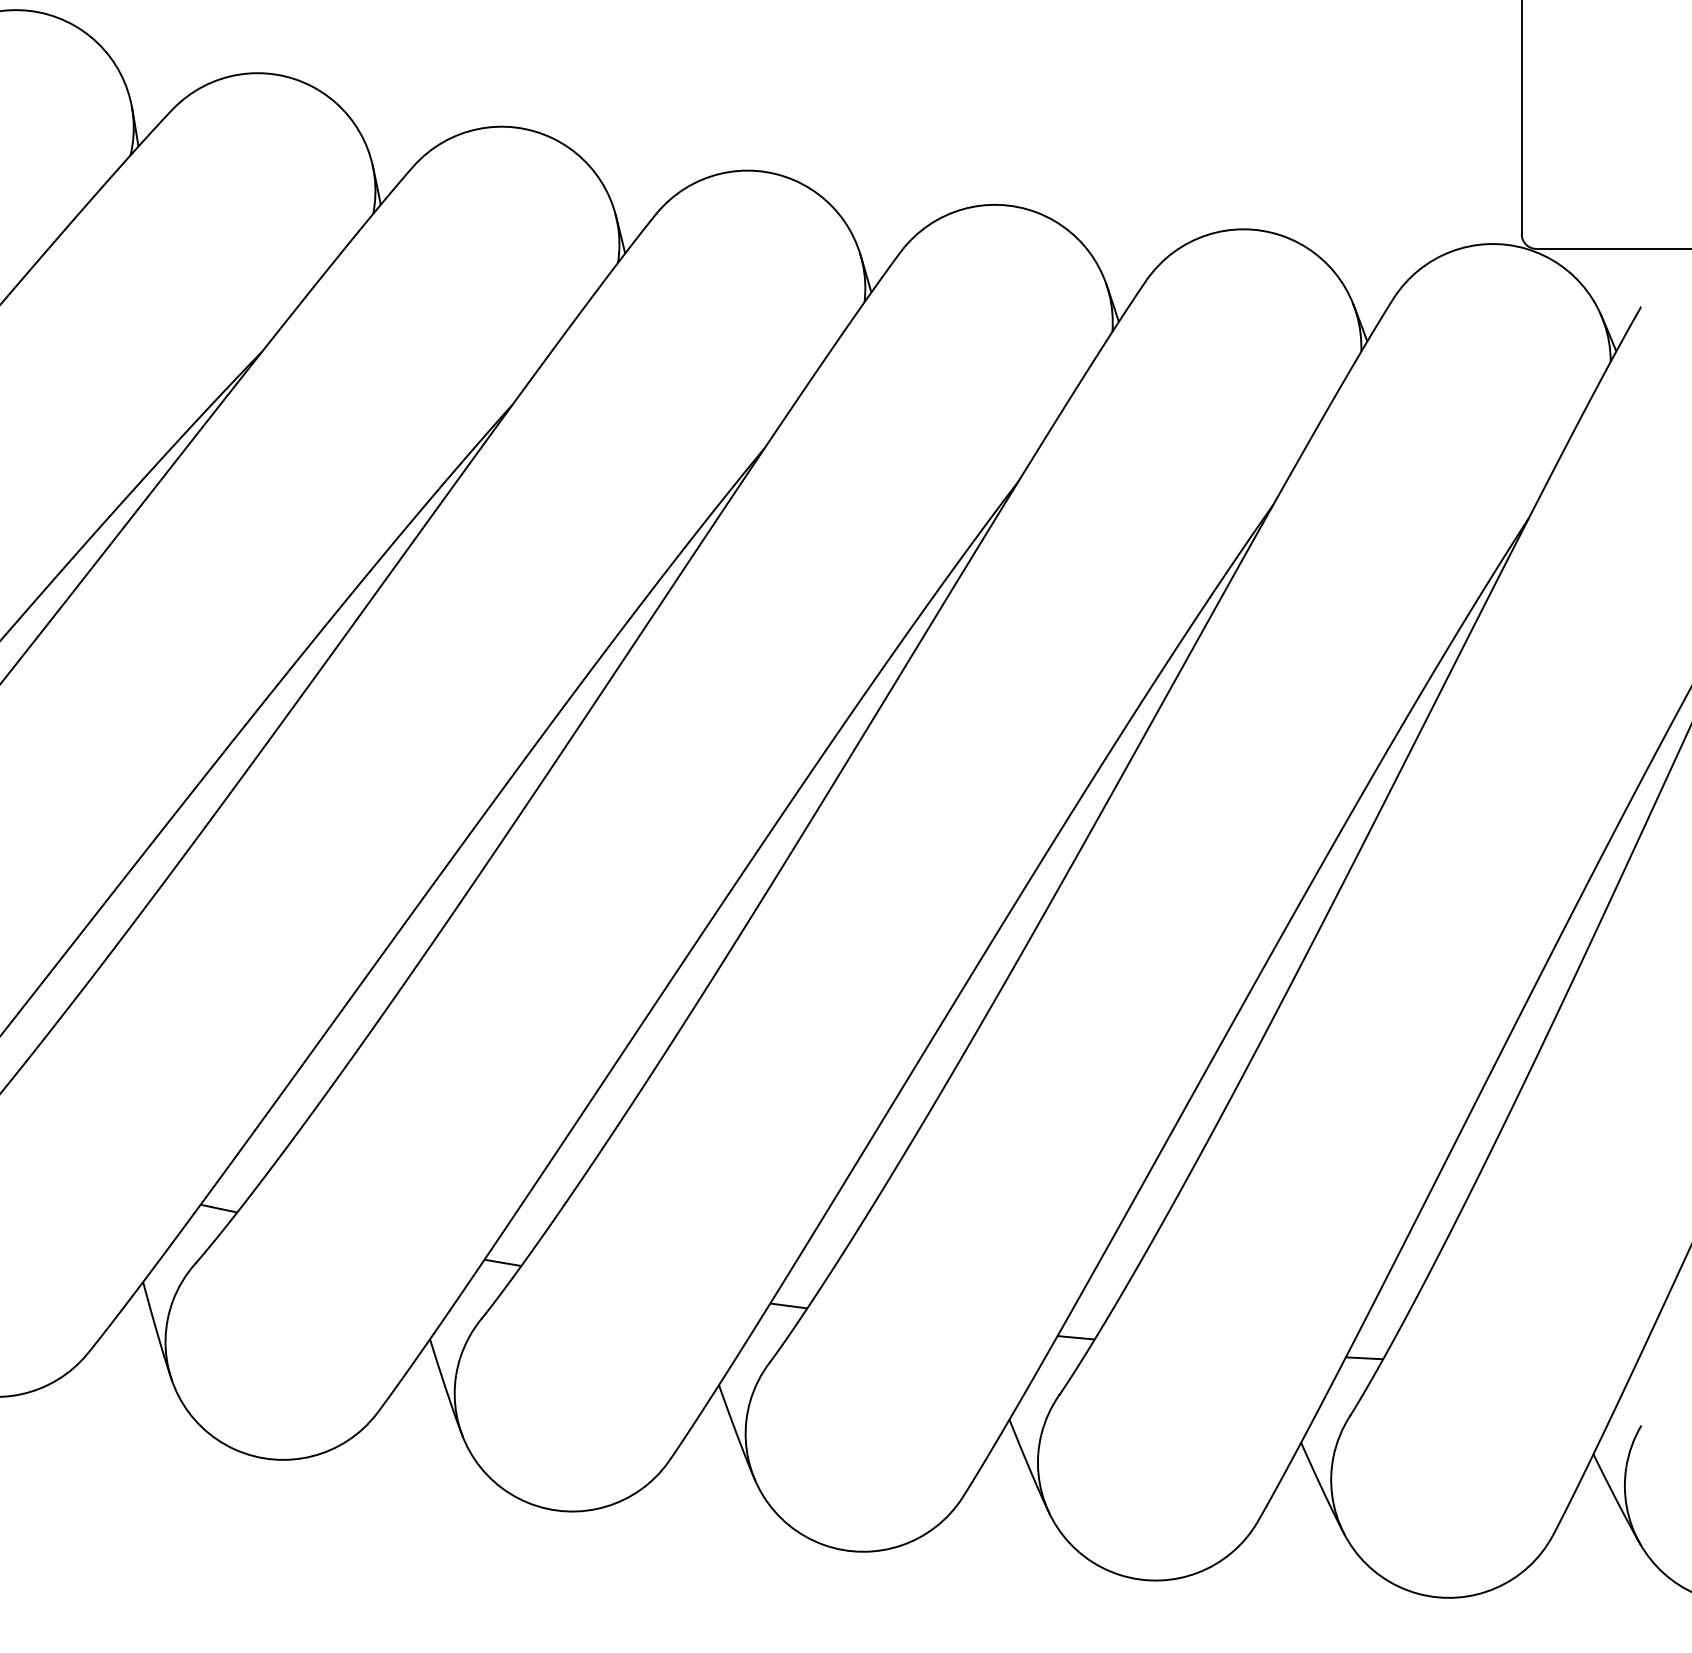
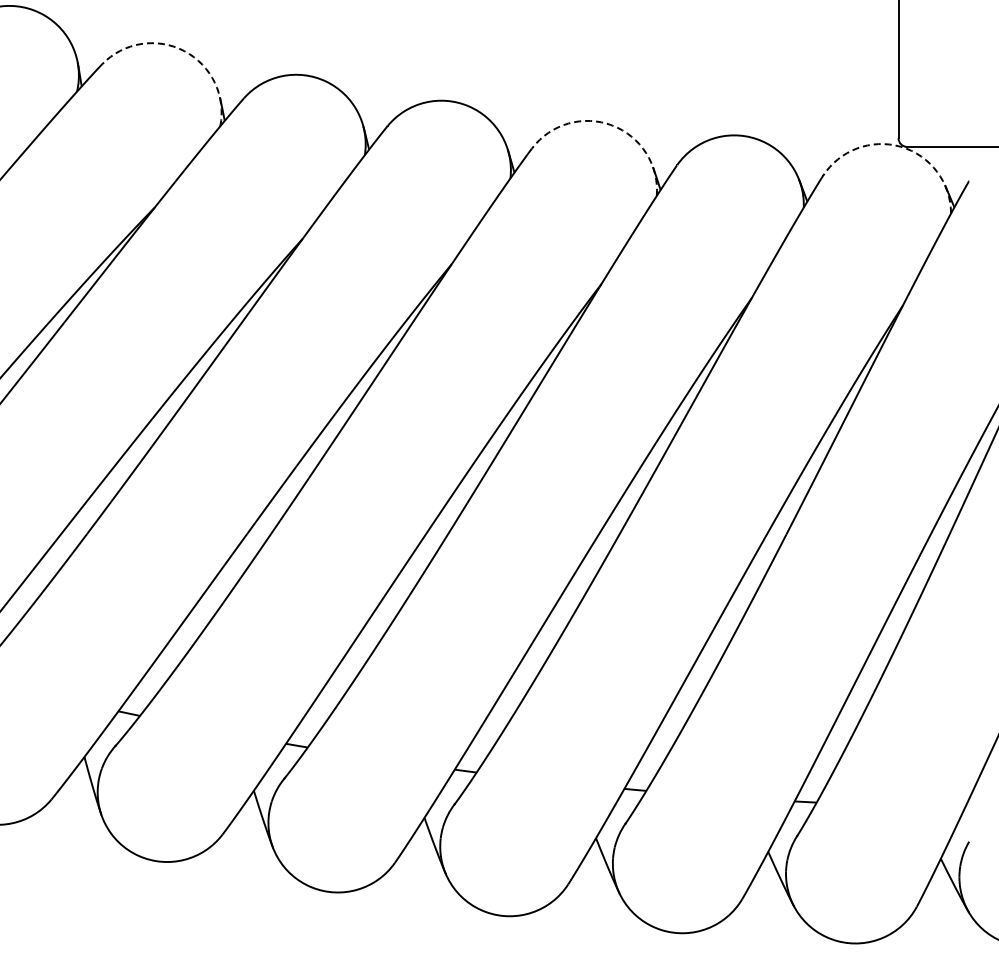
arc: (312, 87) -> (184, 51), solid -> dashed
arc: (1037, 212) -> (612, 125), solid -> dashed
arc: (1525, 248) -> (900, 146), solid -> dashed

